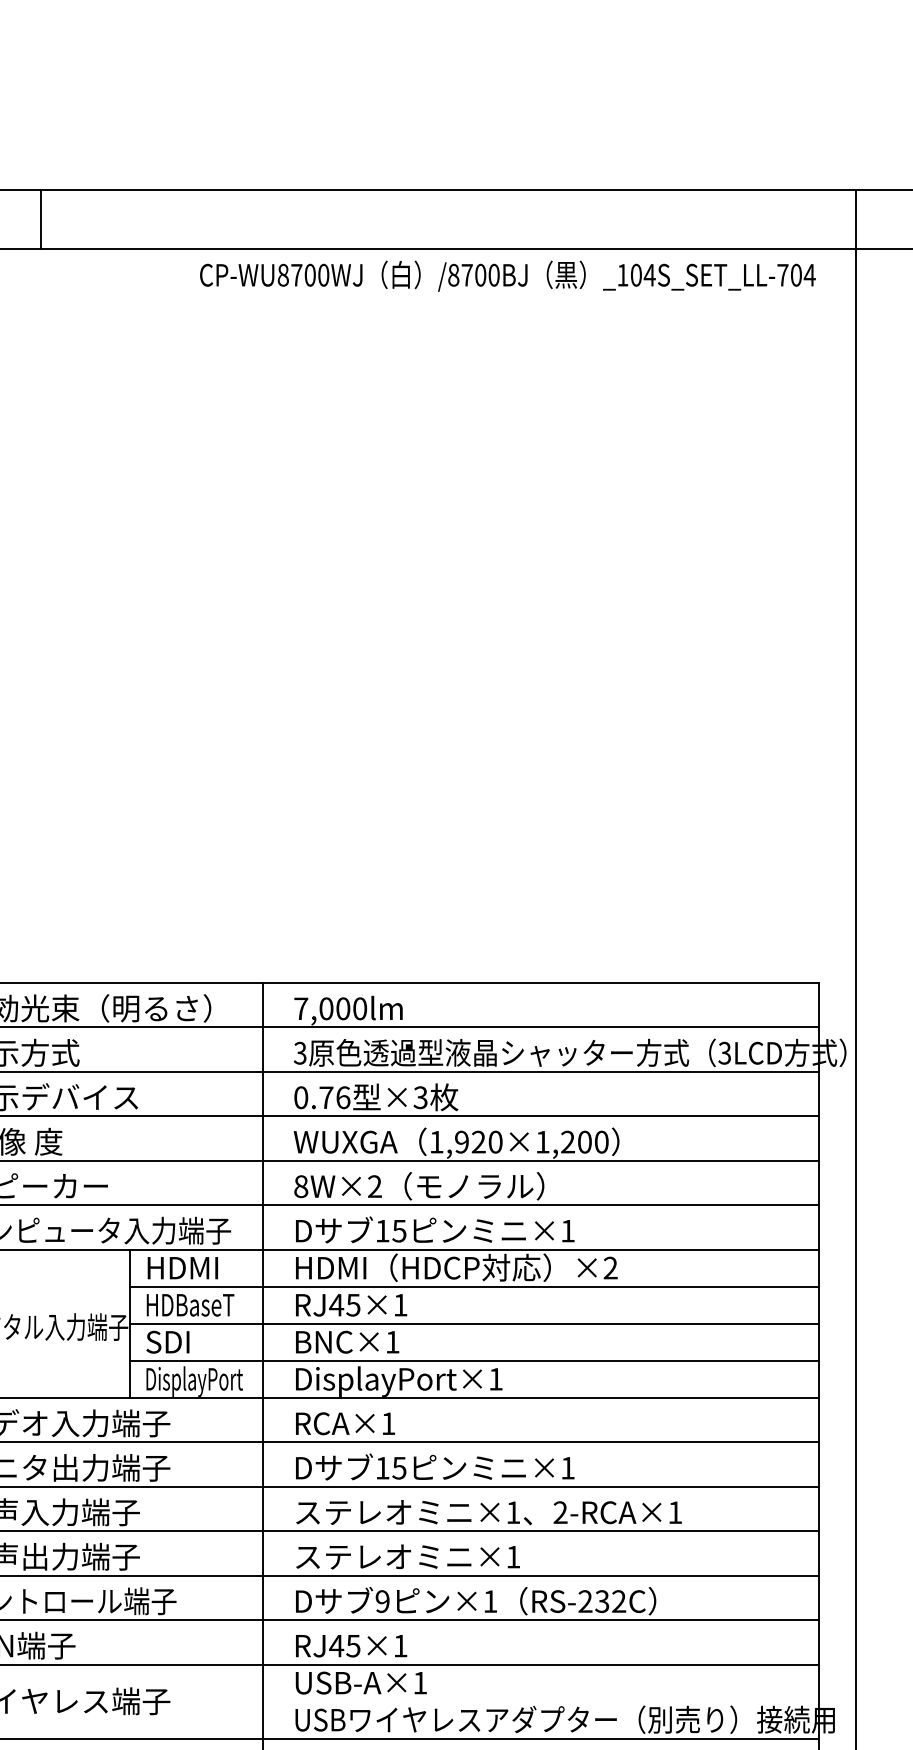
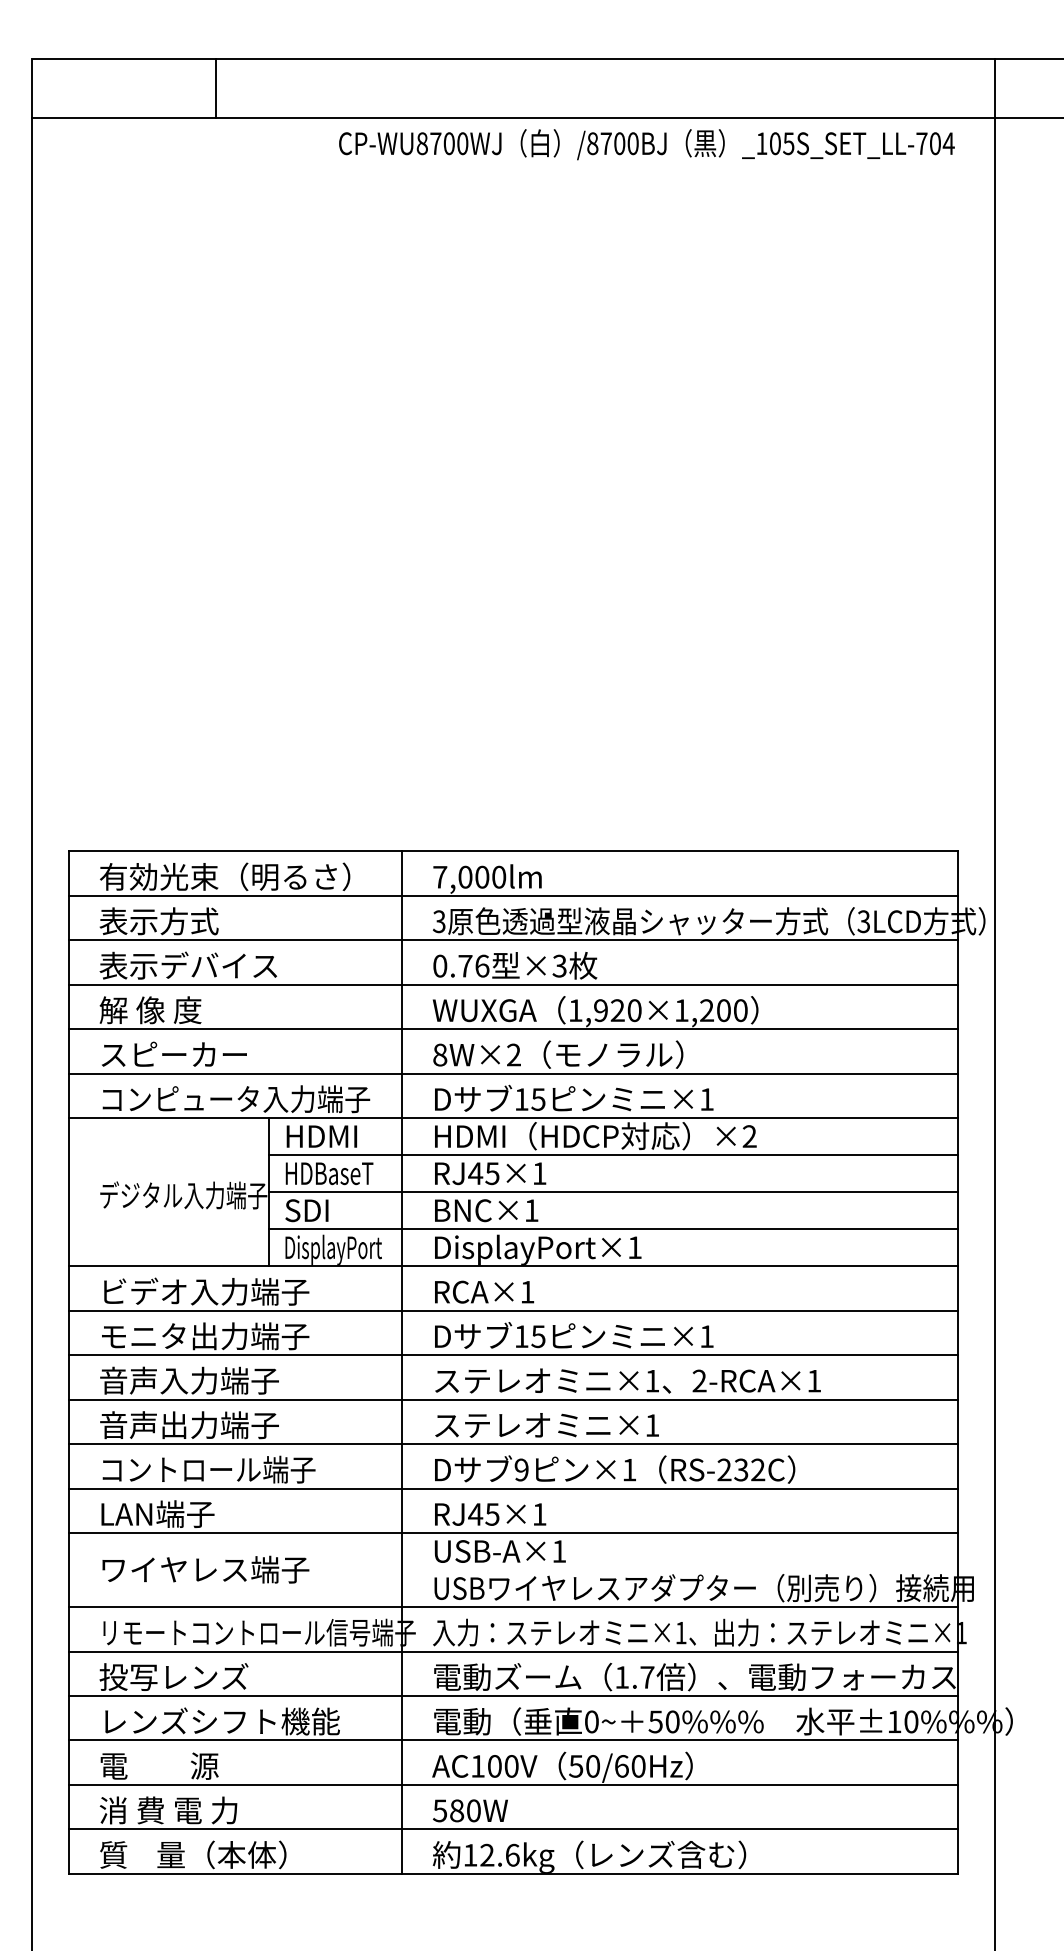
line: (40, 219) -> (215, 87), moved
text: (649, 275) -> (788, 143), _104S_SET_LL-704 -> _105S_SET_LL-704

